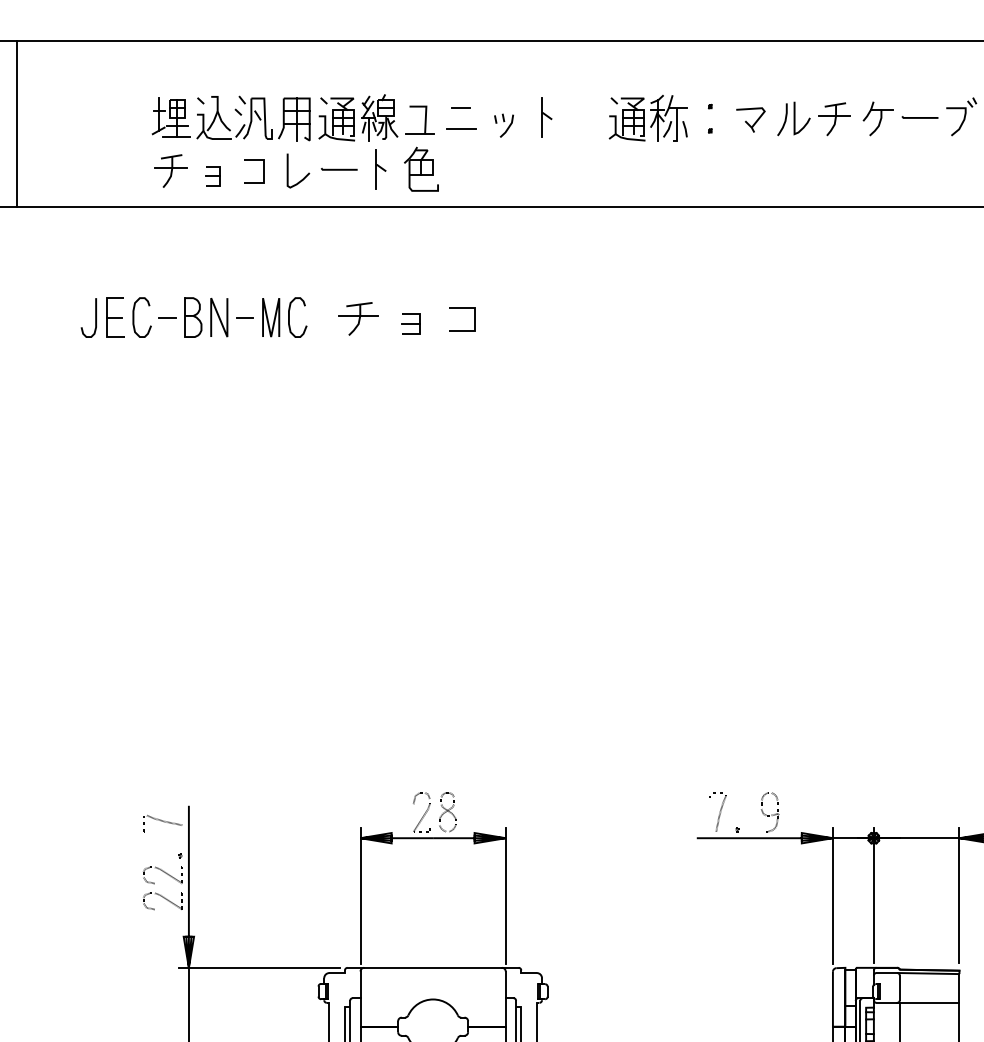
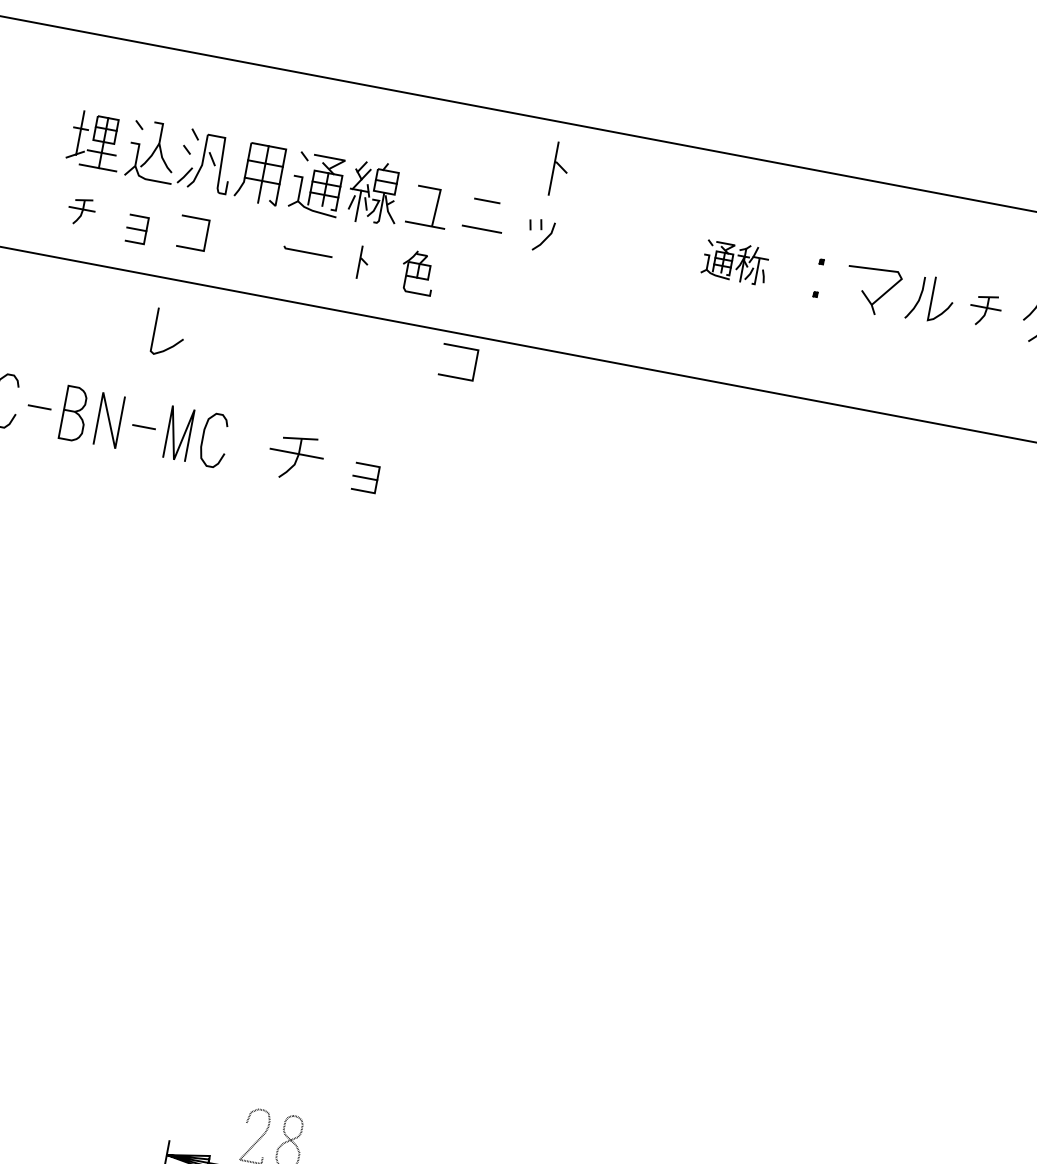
part: (546, 117) -> (560, 169), moved
part: (647, 118) -> (734, 261), size x0.6
part: (750, 119) -> (872, 289), size x1.4
part: (834, 119) -> (985, 310), size x0.7
part: (421, 168) -> (418, 271), size x0.7
part: (380, 169) -> (363, 262), size x0.6
part: (170, 170) -> (81, 210), size x0.6
curve: (304, 176) -> (175, 342), moved
line: (462, 308) -> (461, 347), moved

